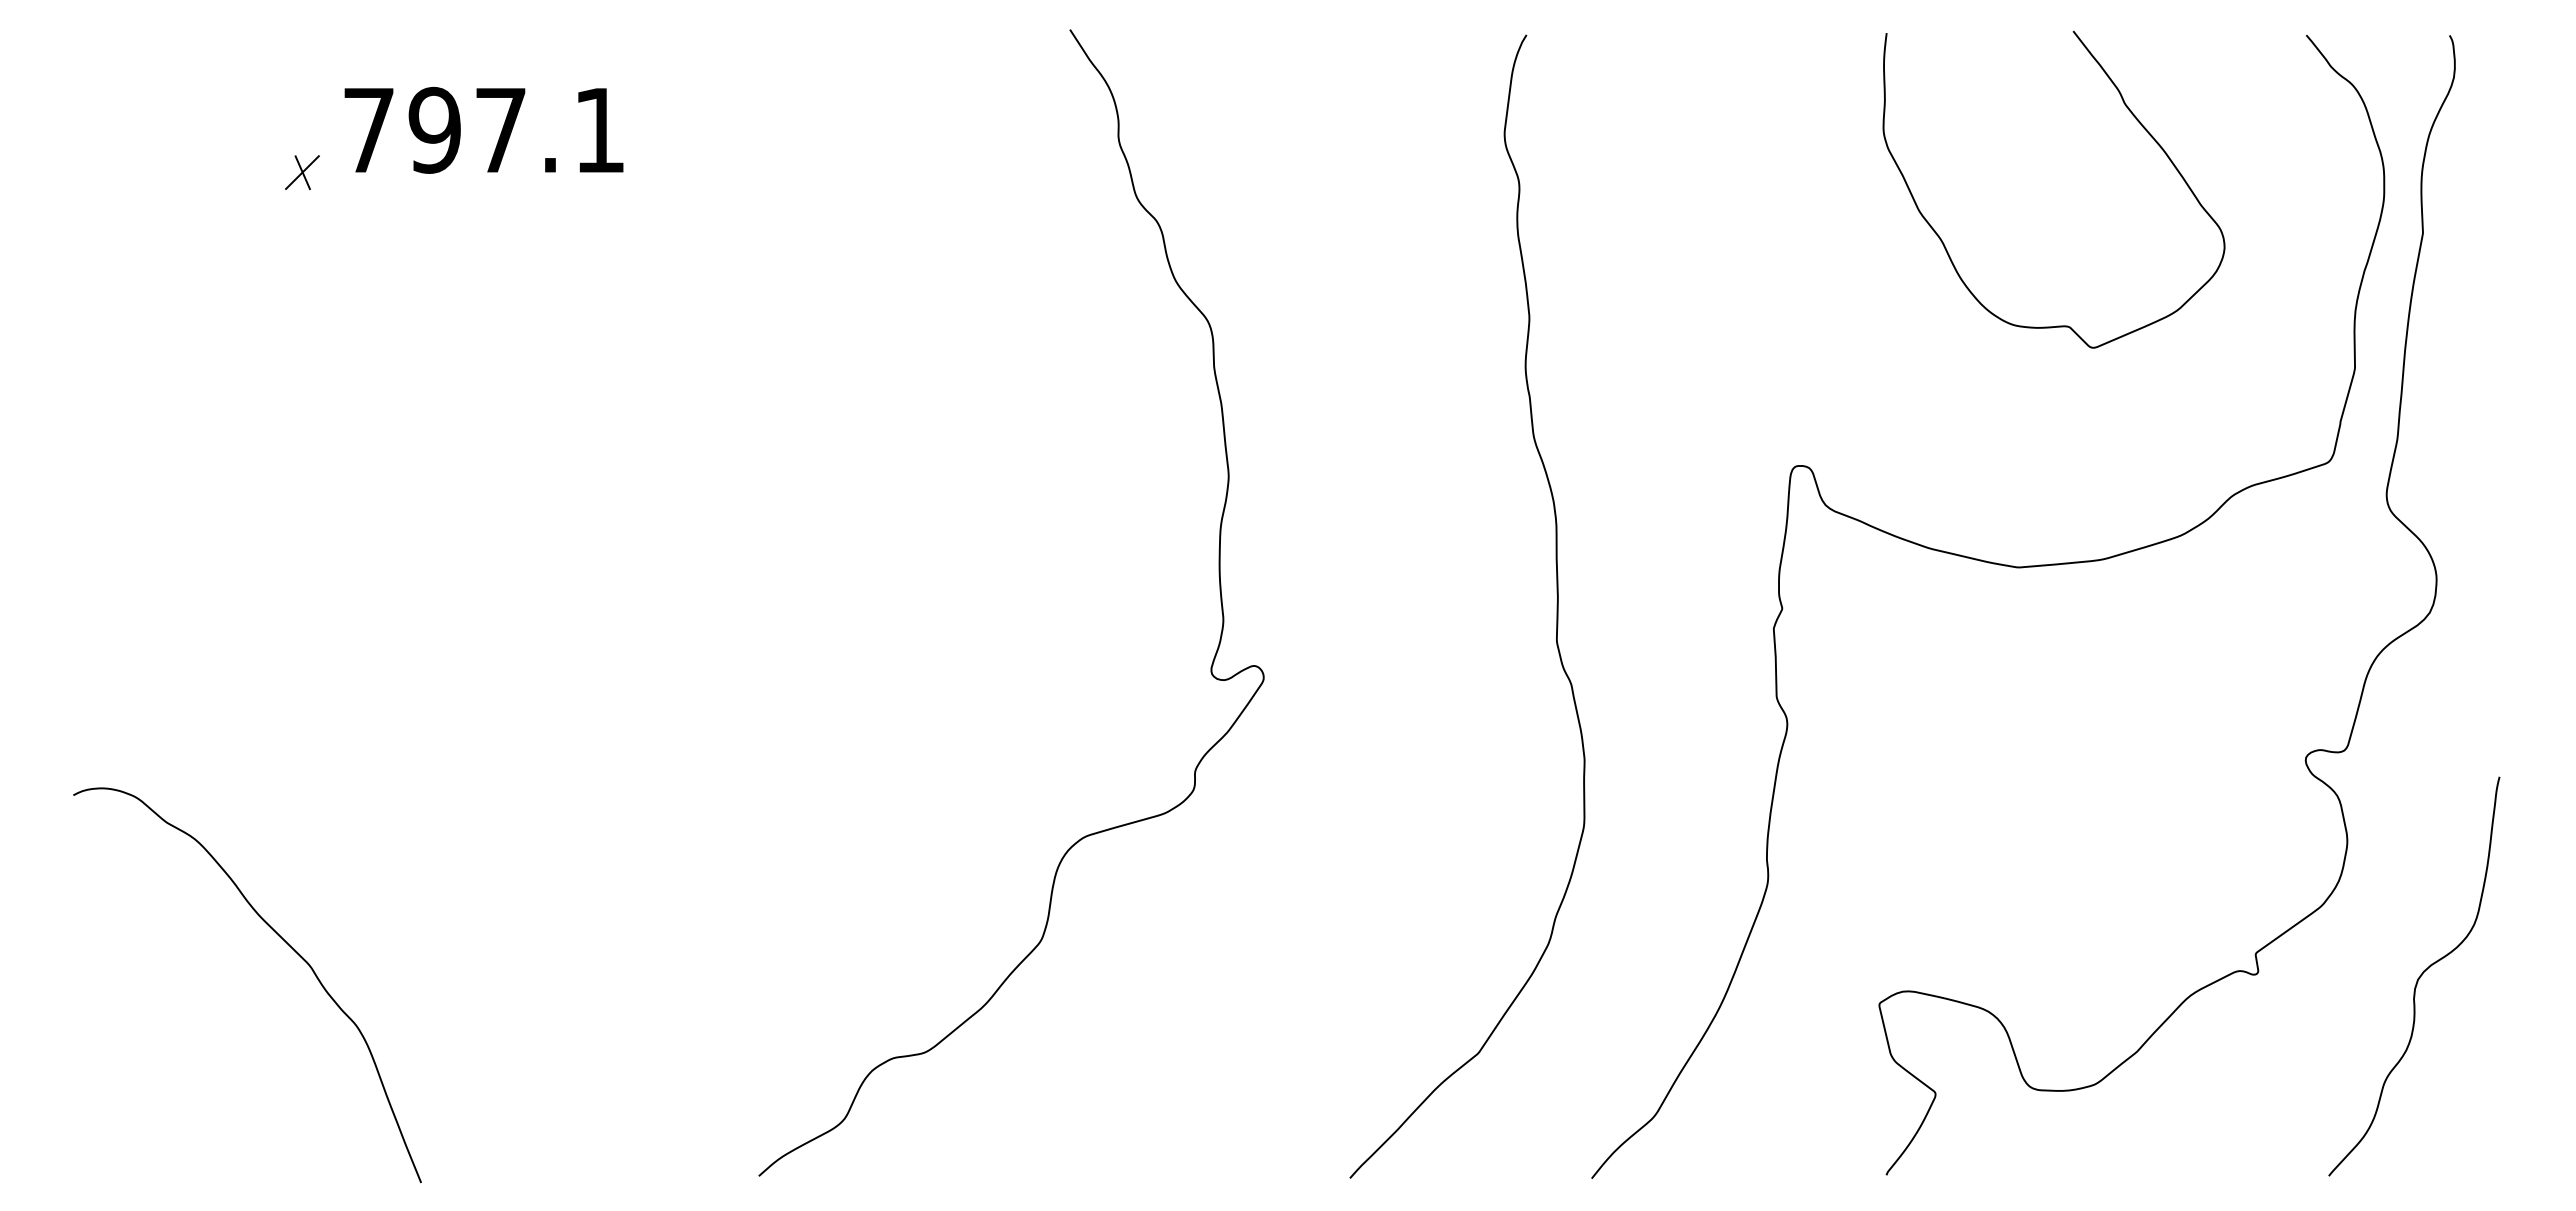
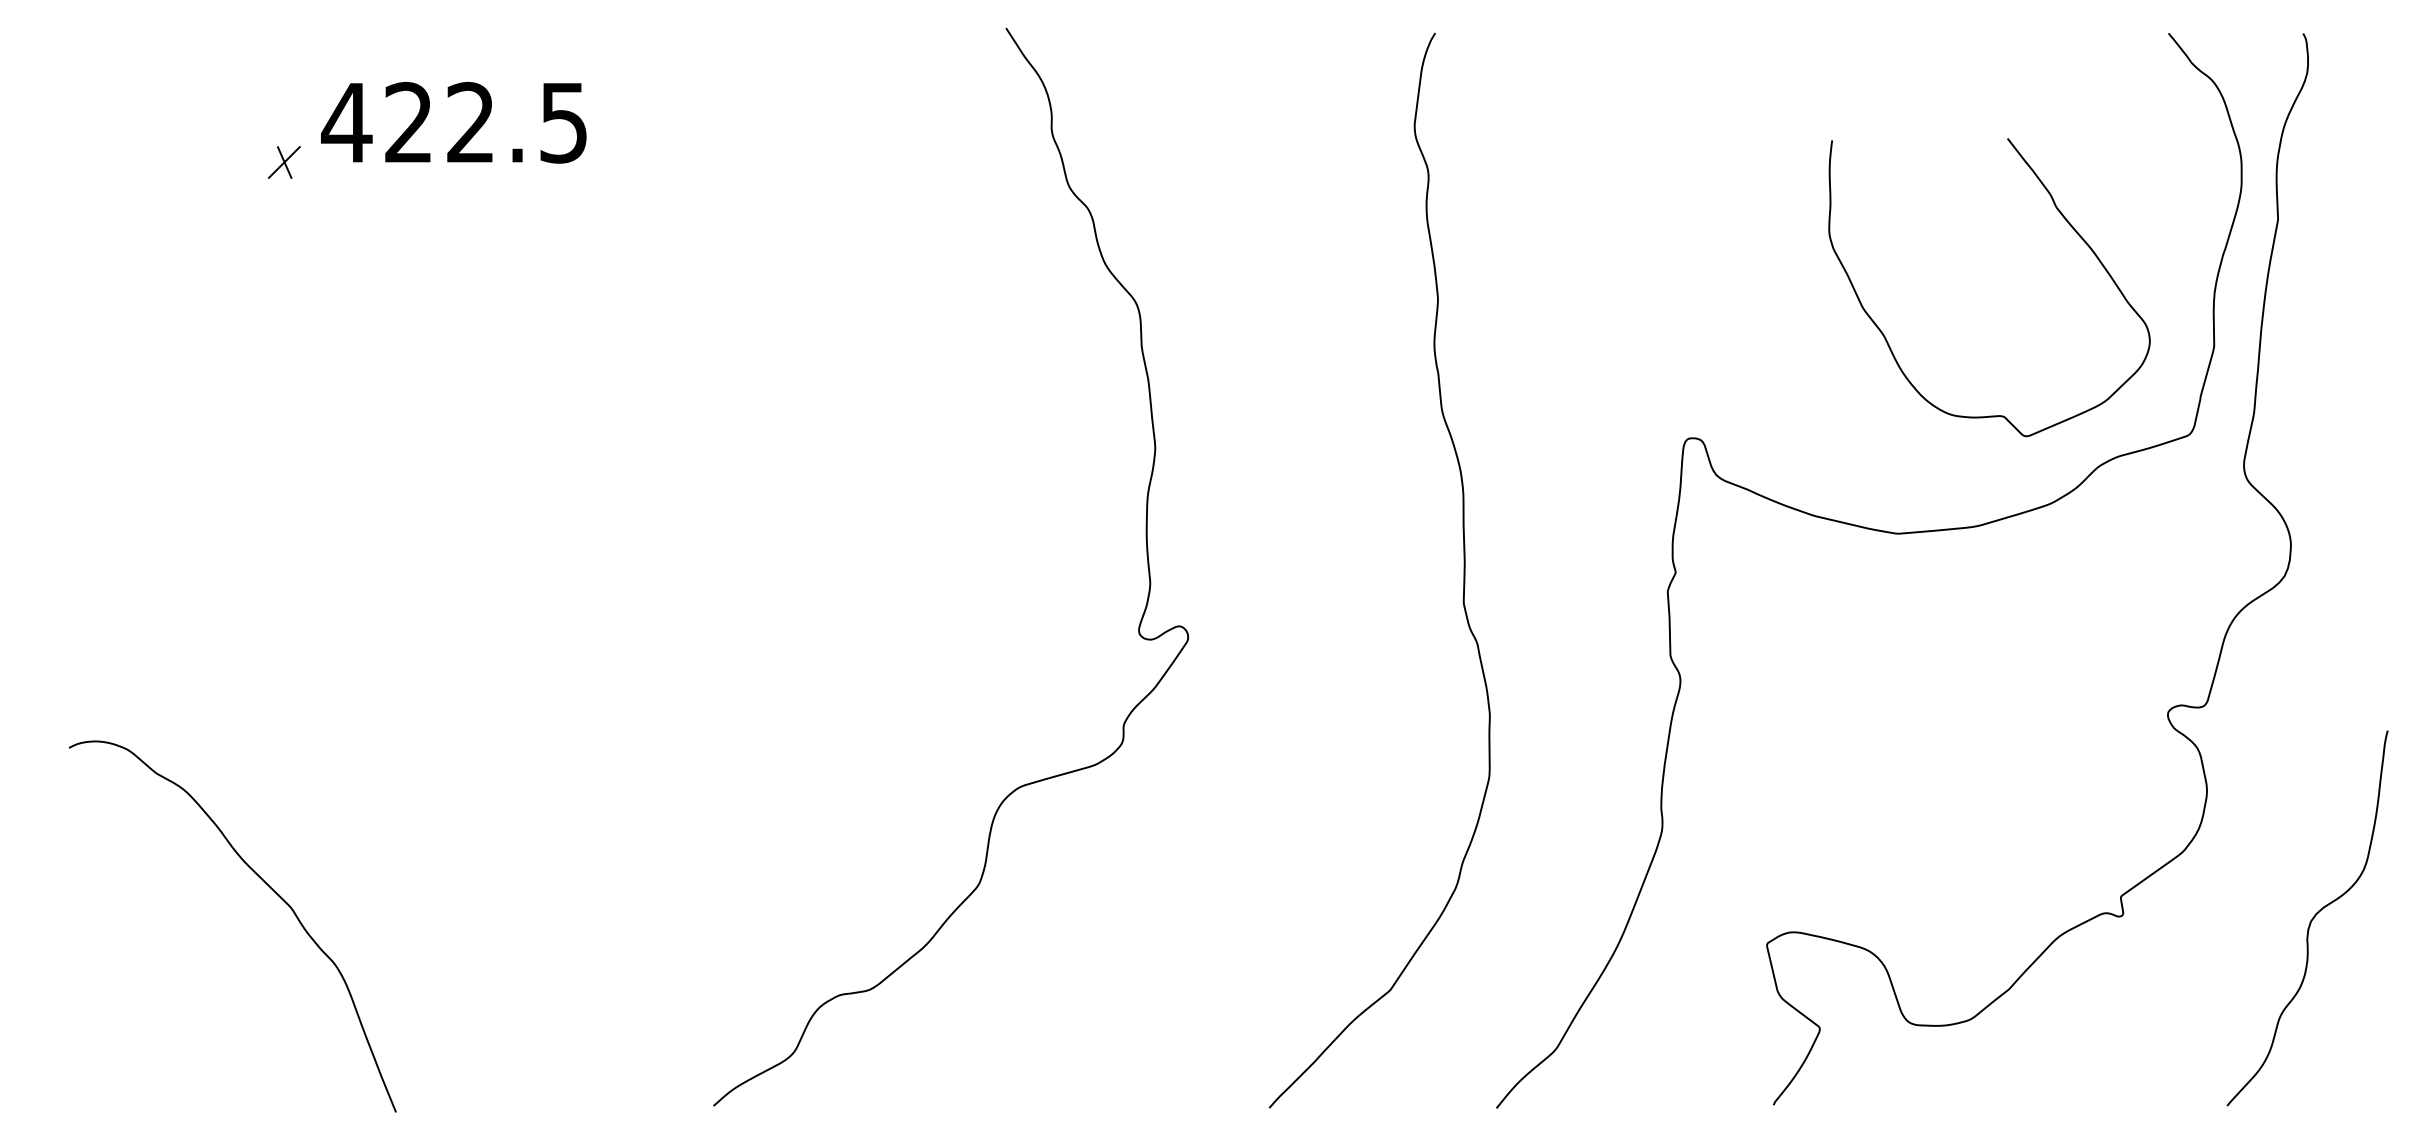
curve: (2136, 120) -> (2067, 222), moved
text: (482, 129) -> (453, 121), 797.1 -> 422.5
curve: (2417, 978) -> (2310, 920), moved

